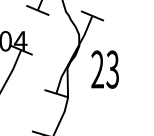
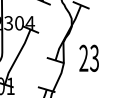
text: (104, 68) -> (88, 57), moved

